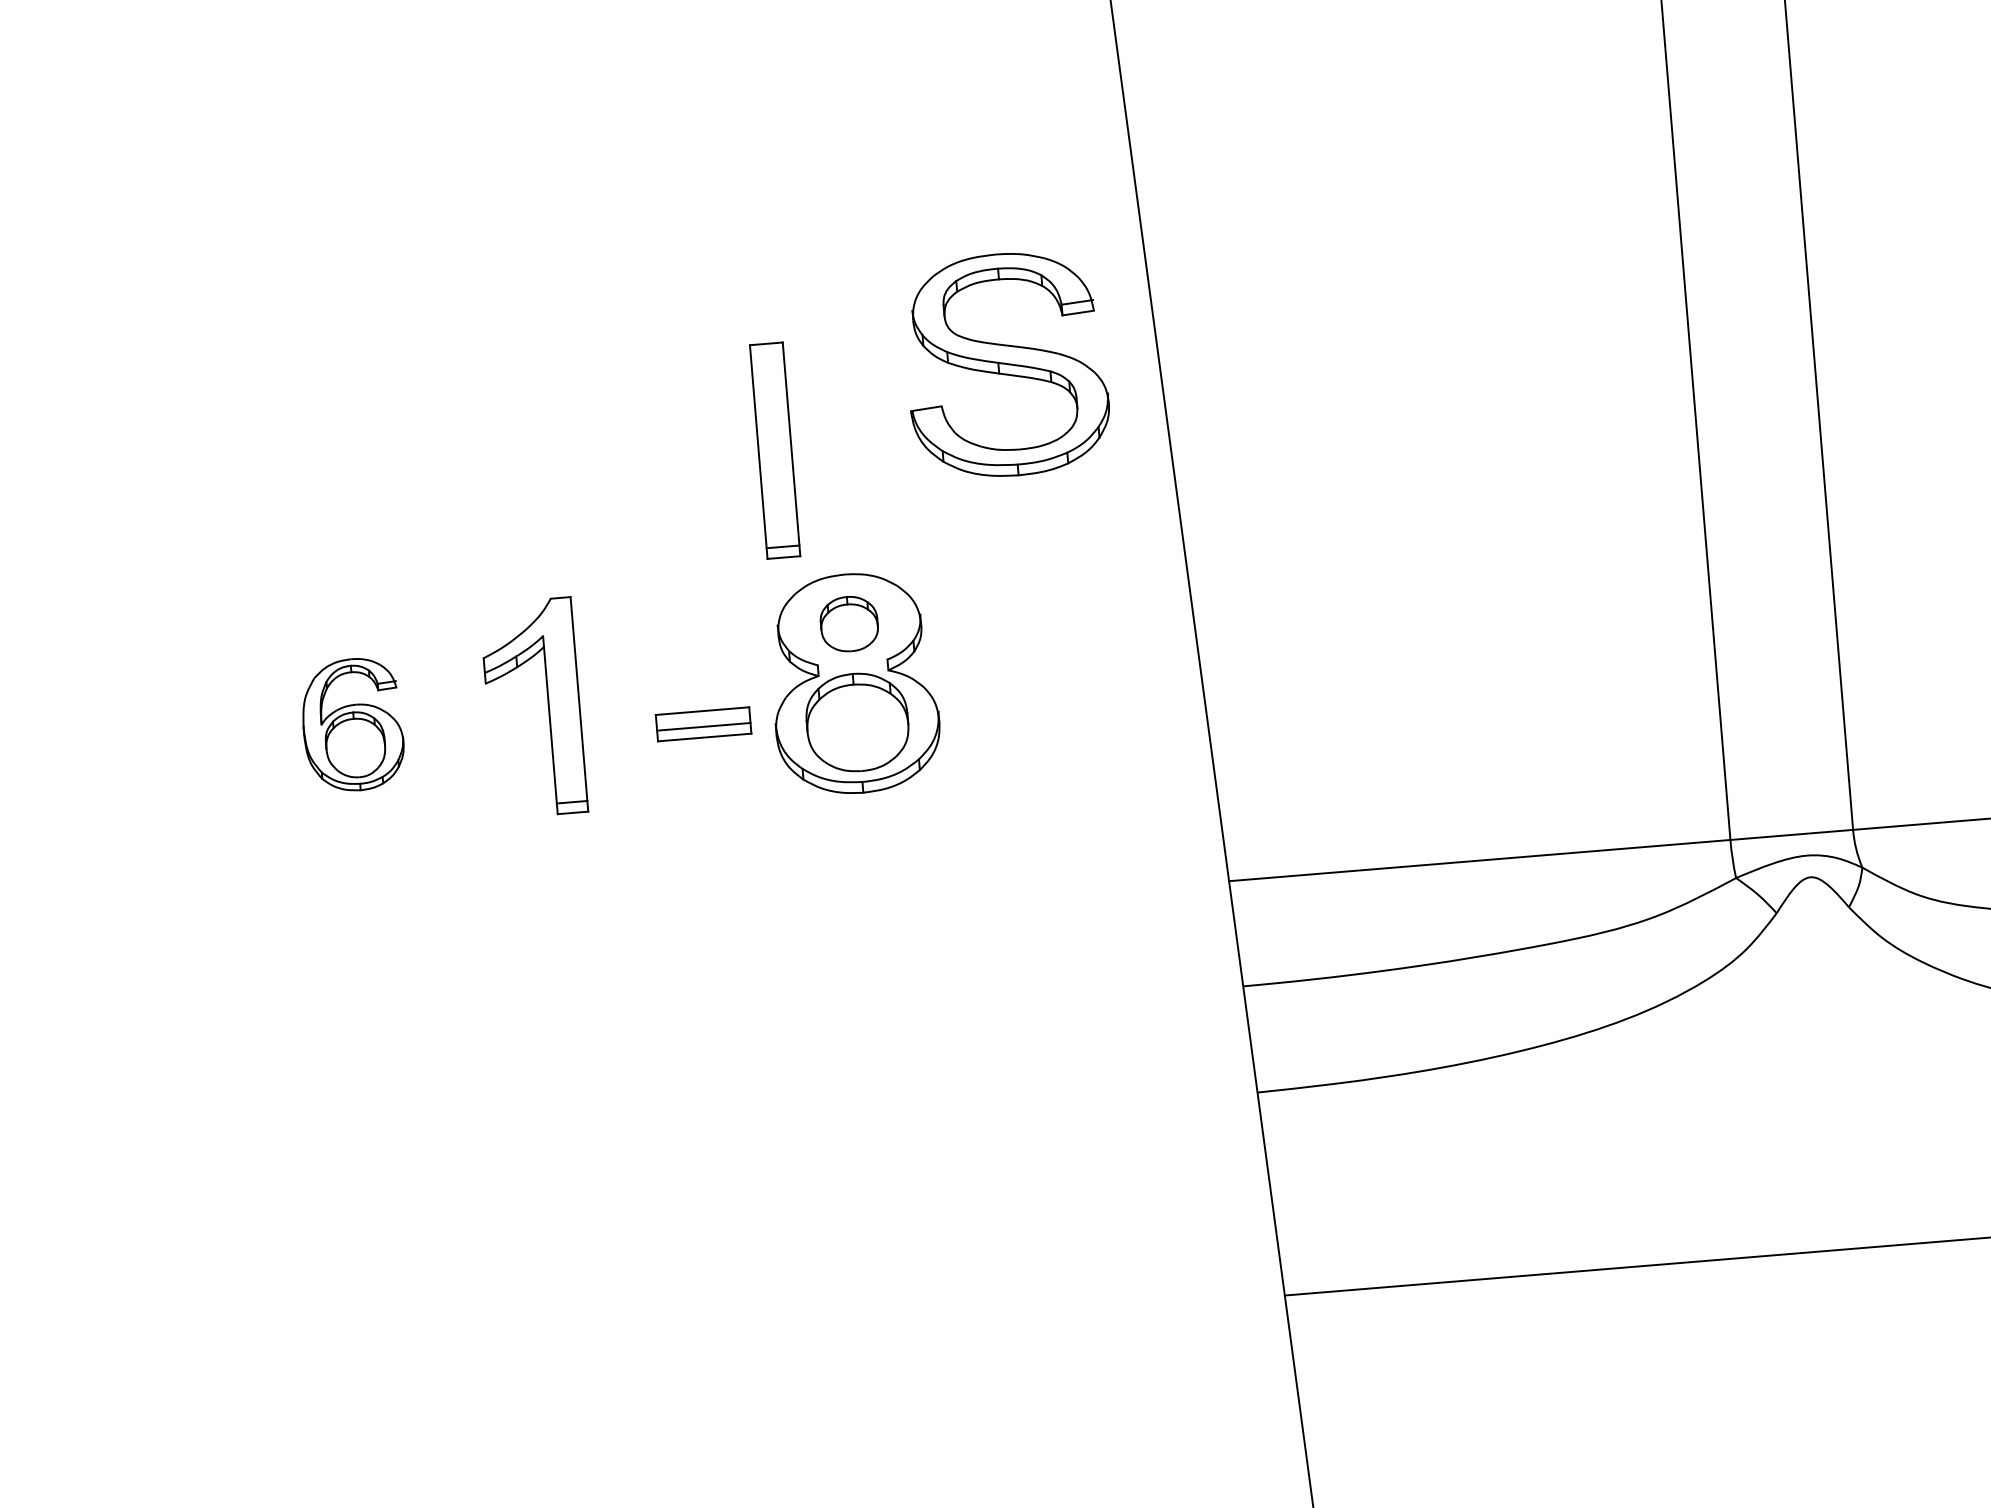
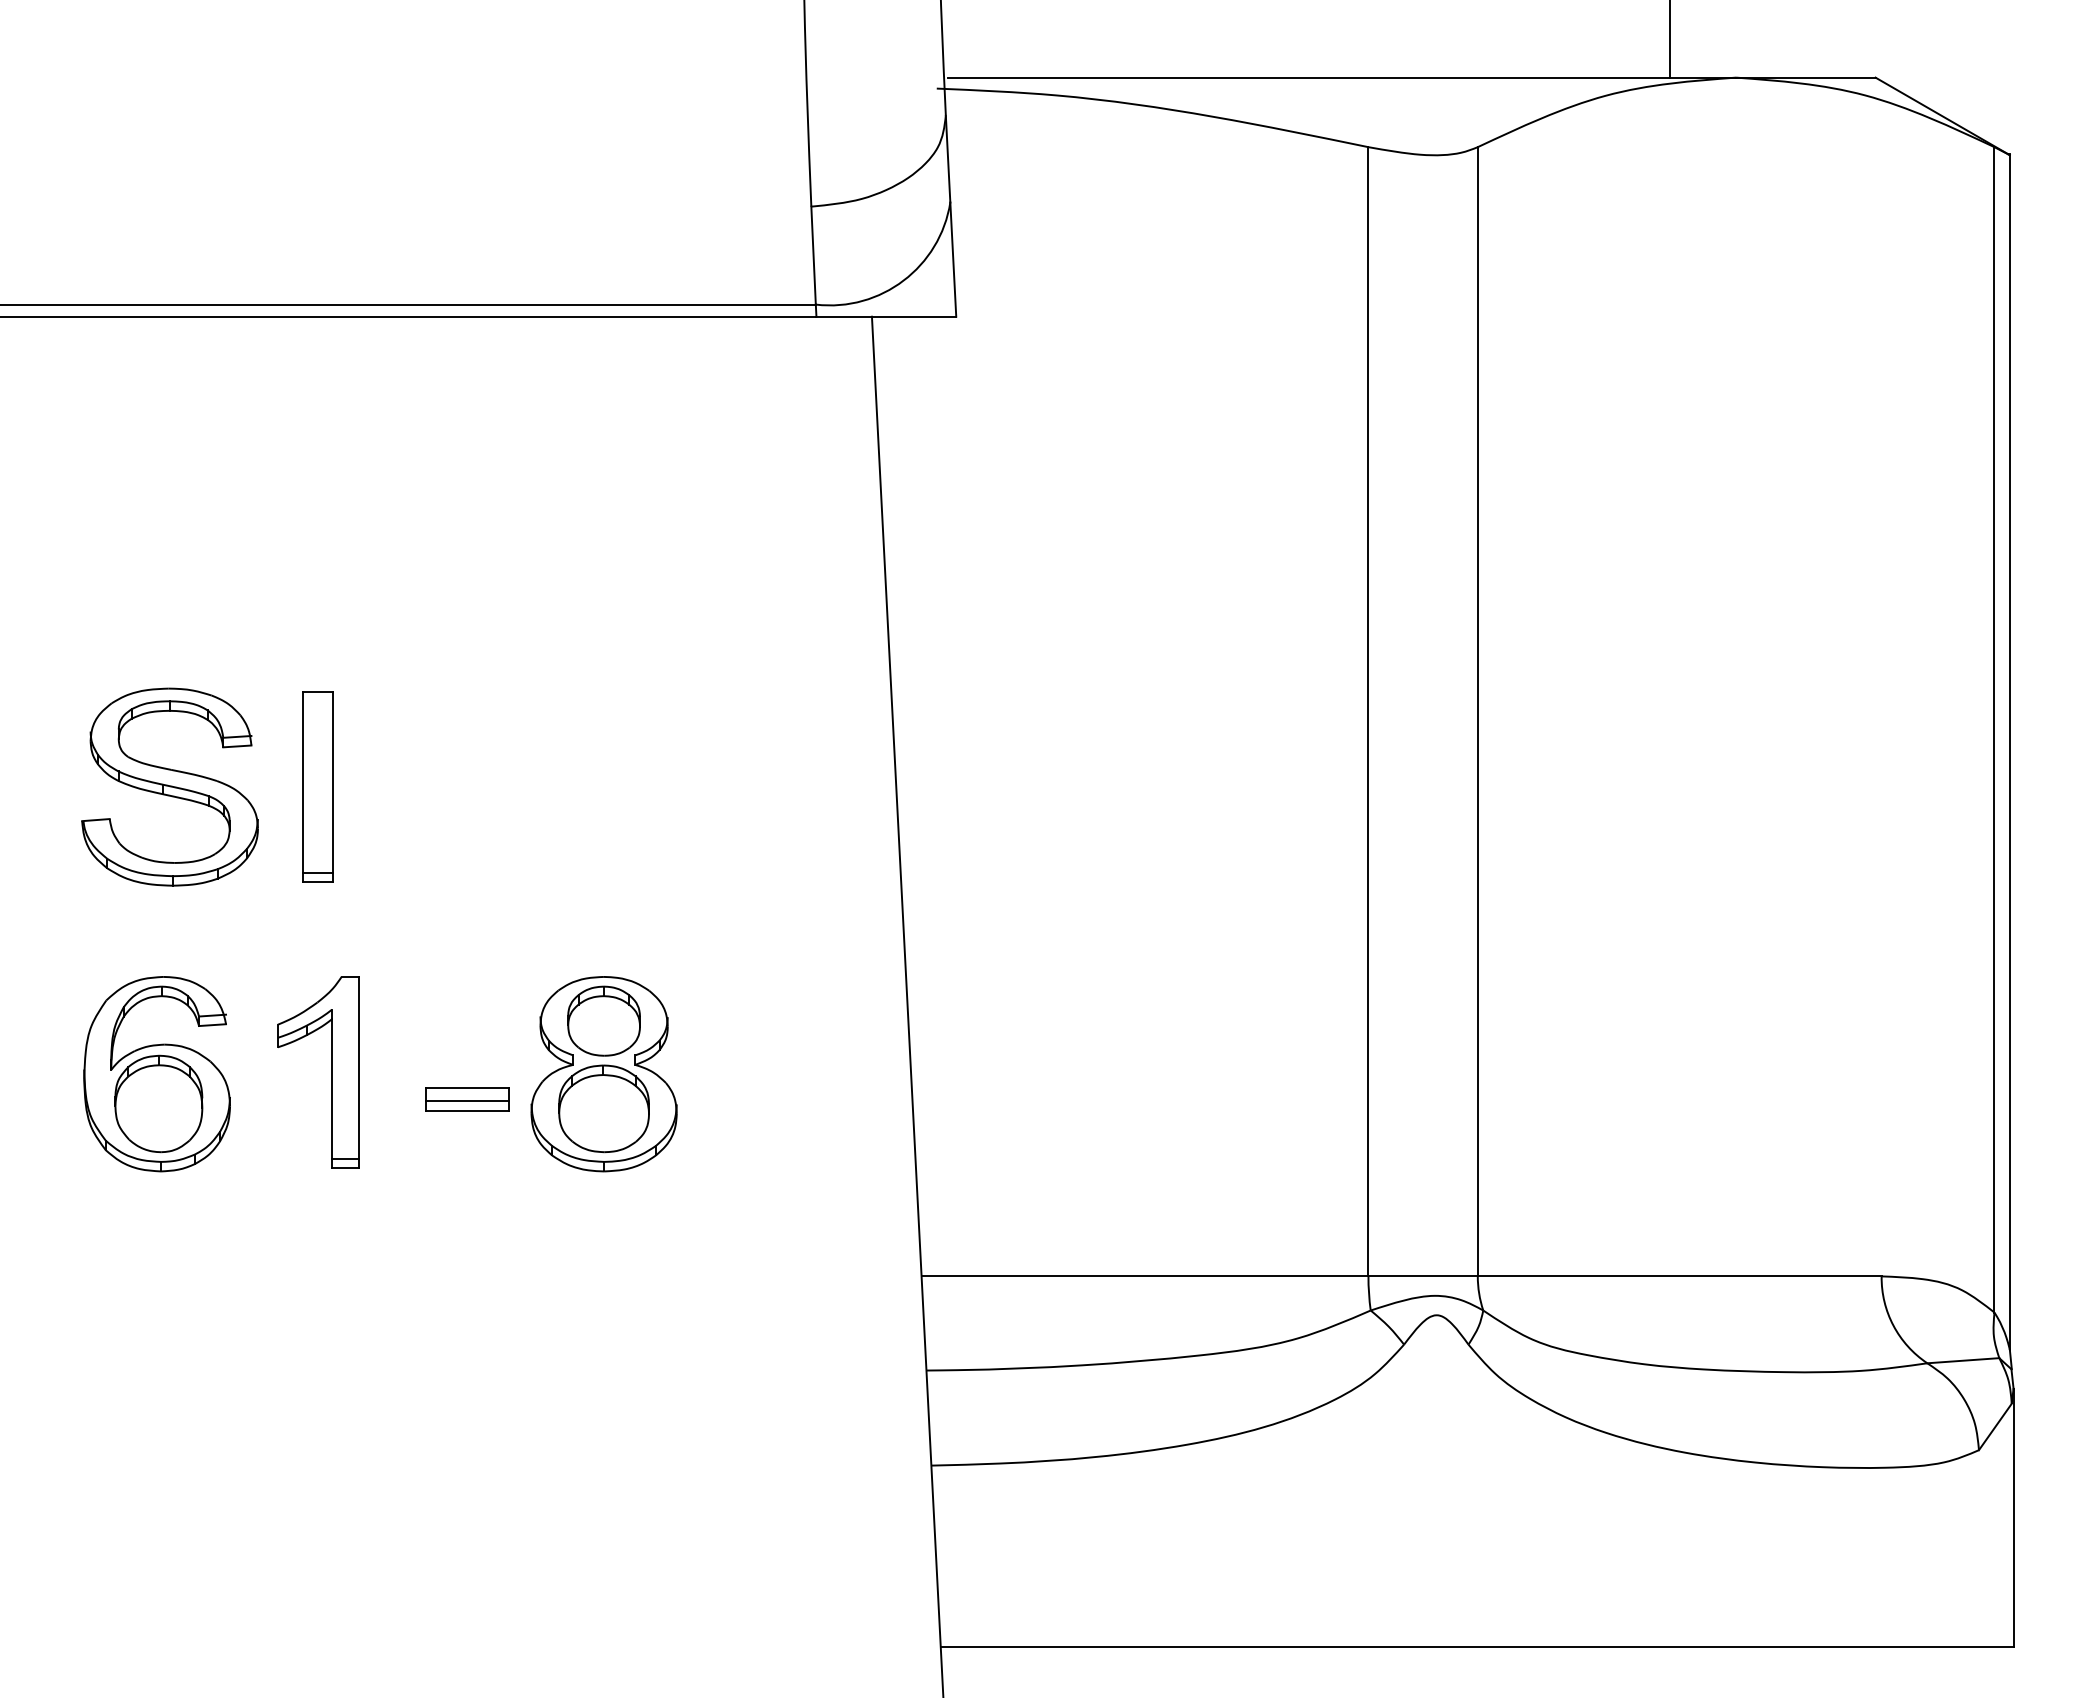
part: (1005, 364) -> (169, 786), moved
part: (774, 449) -> (317, 786), moved
part: (848, 623) -> (603, 1020), size x1.43
part: (352, 725) -> (156, 1074), size x1.67

